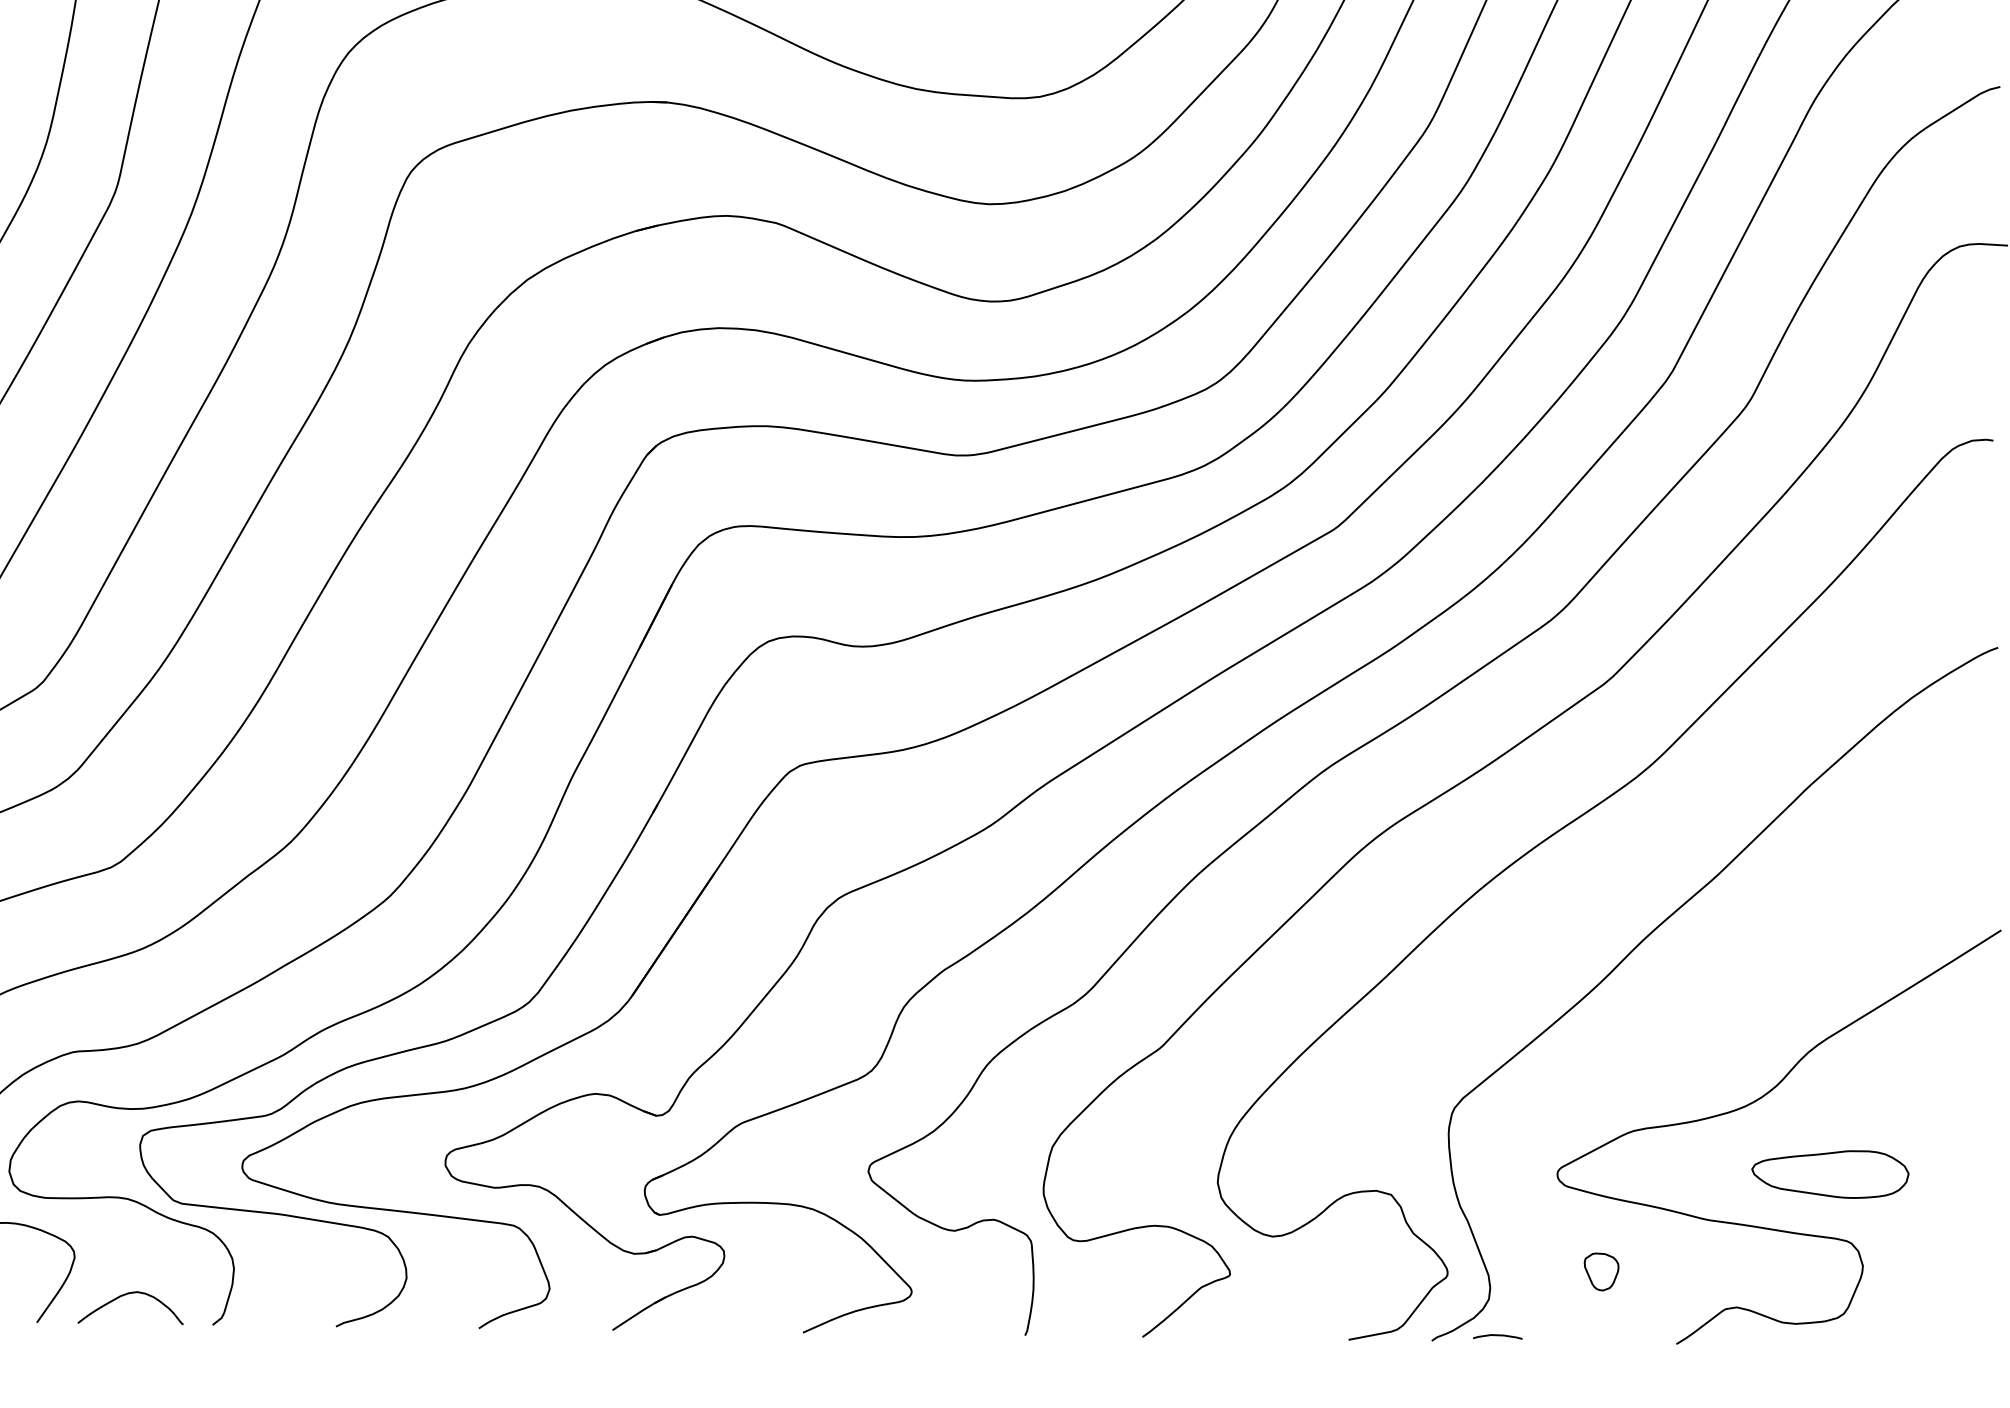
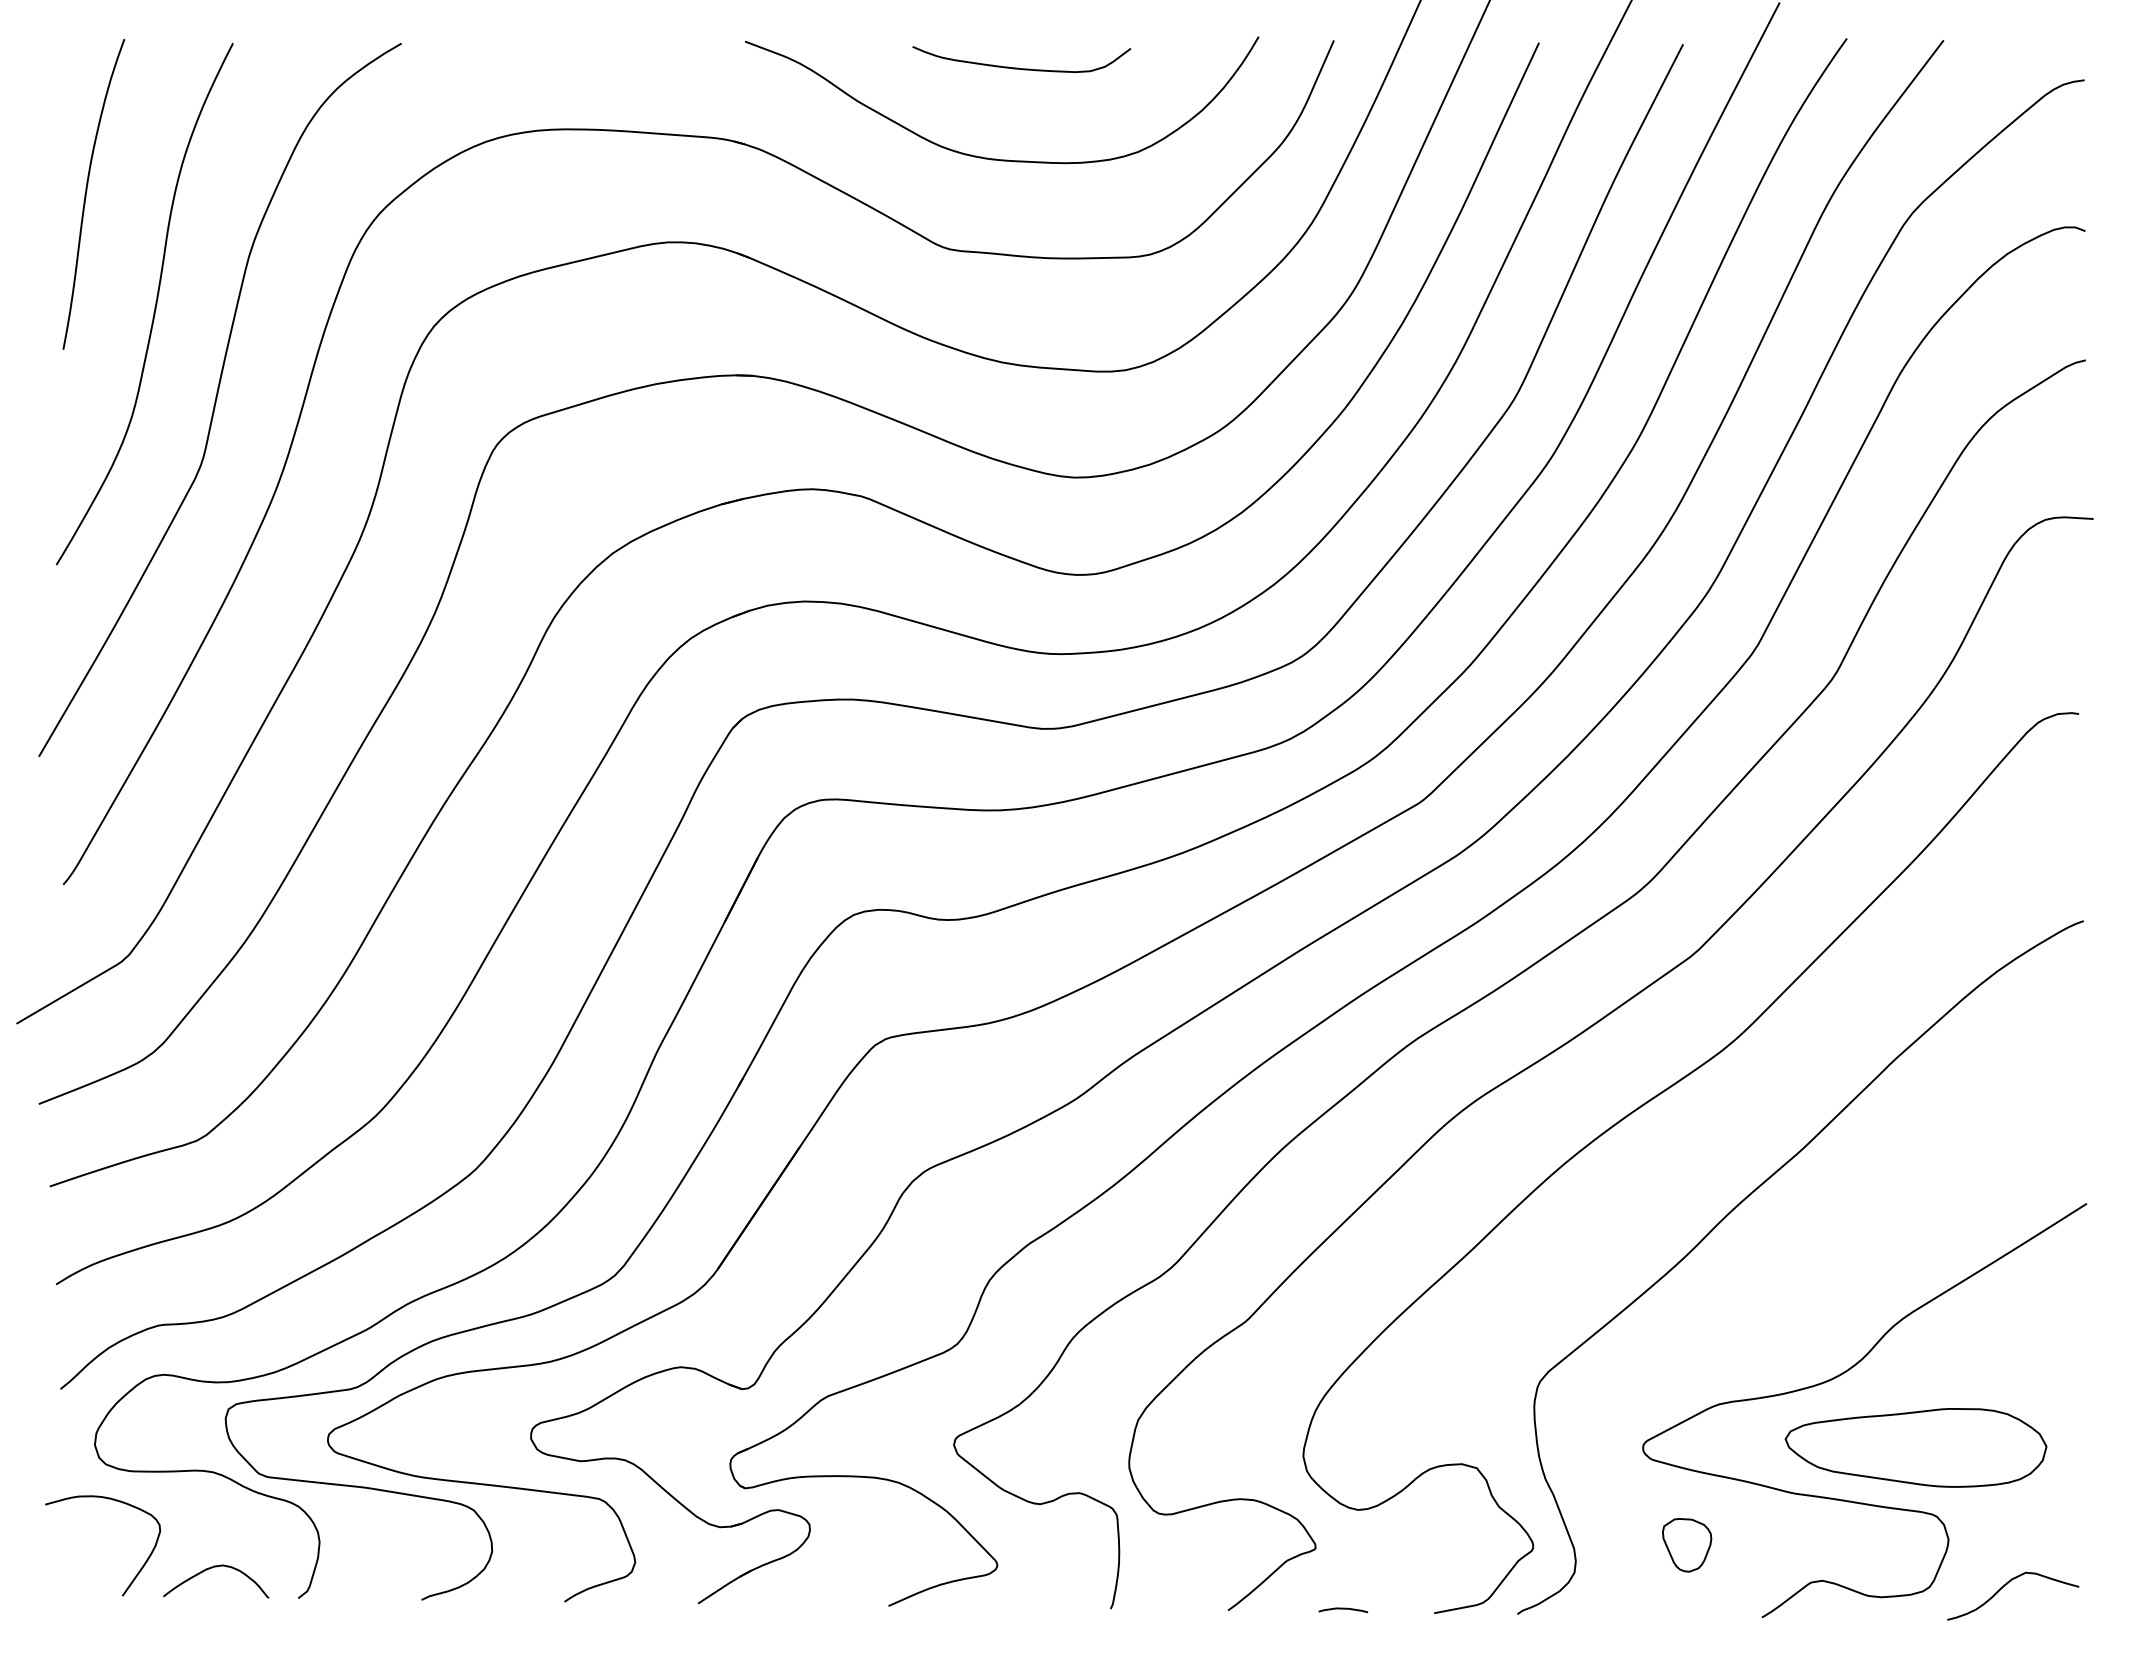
part: (1829, 1174) -> (1915, 1447), size x1.67
part: (1601, 1272) -> (1687, 1545), size x1.43
curve: (1920, 1312) -> (2006, 1585), added
curve: (1497, 1336) -> (1343, 1609), moved

